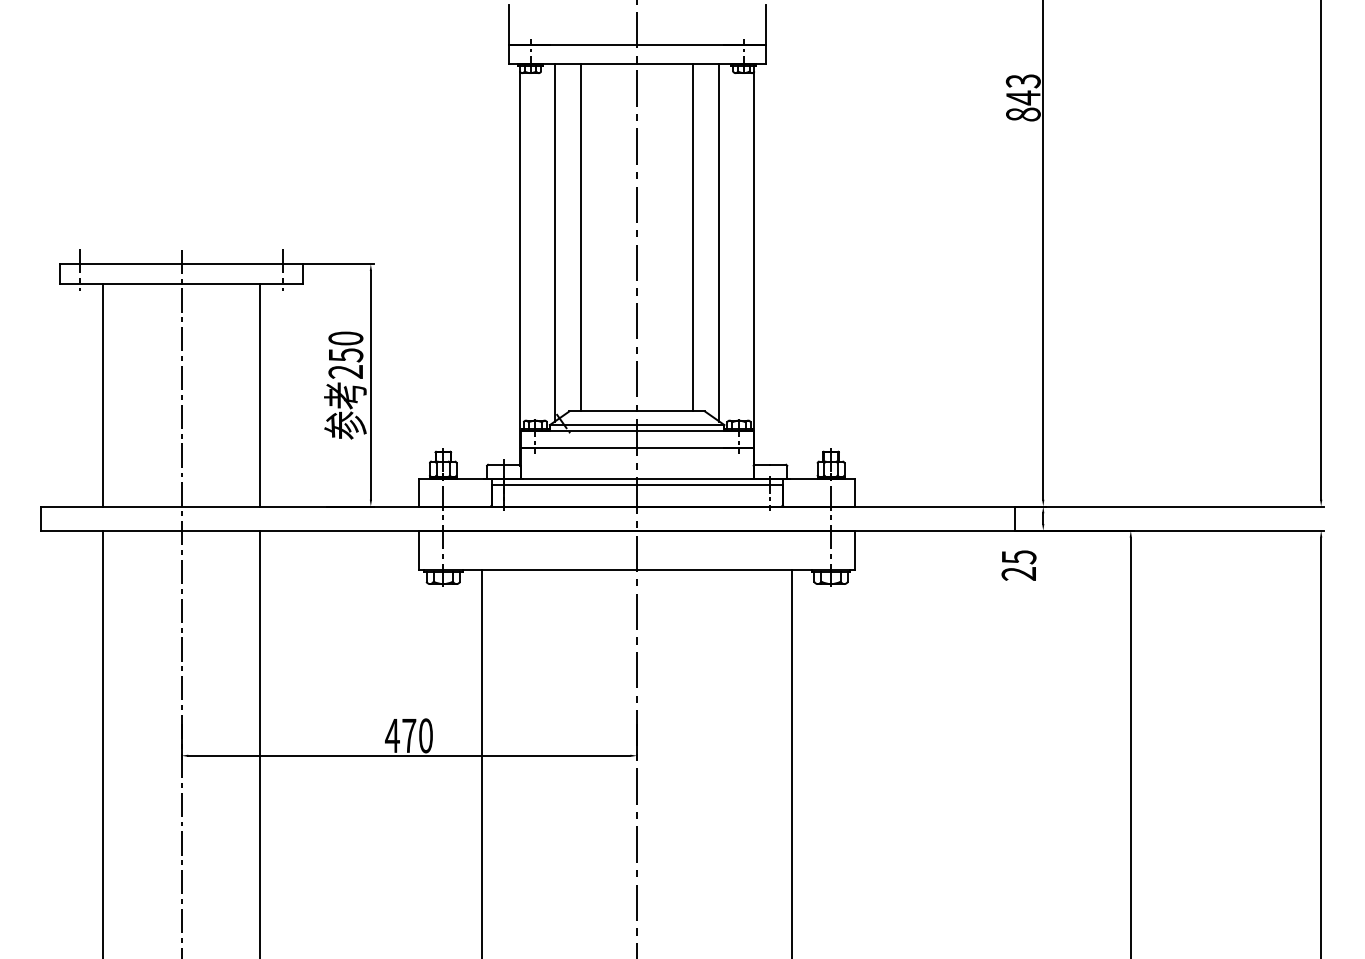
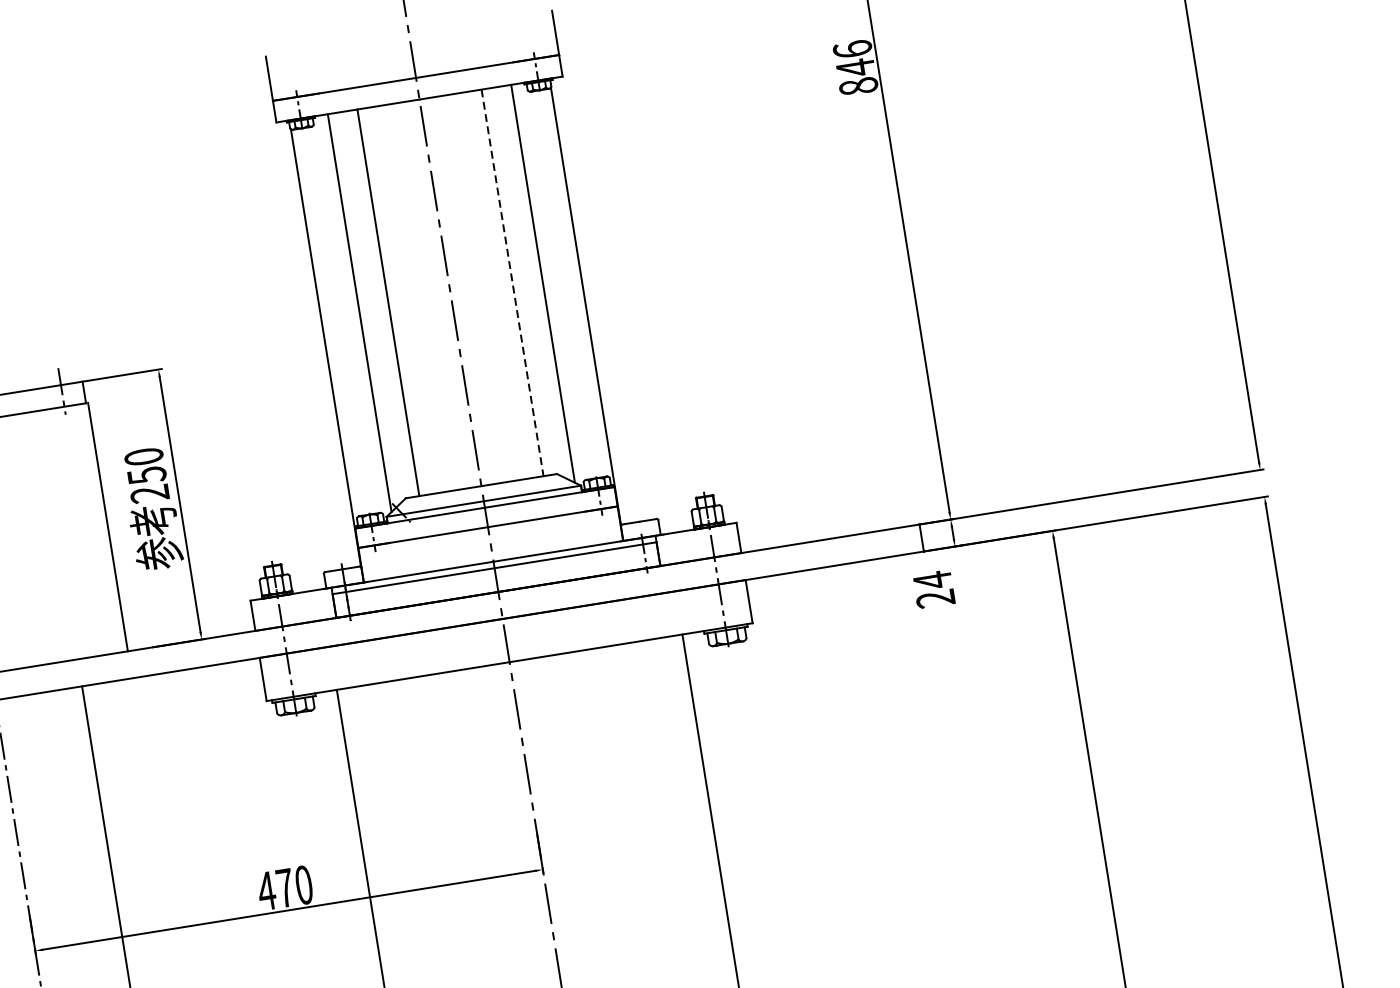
text: (1022, 81) -> (851, 49), 843 -> 846
line: (692, 237) -> (512, 282), solid -> dashed
line: (259, 394) -> (107, 526), moved
text: (1019, 556) -> (933, 579), 25 -> 24

